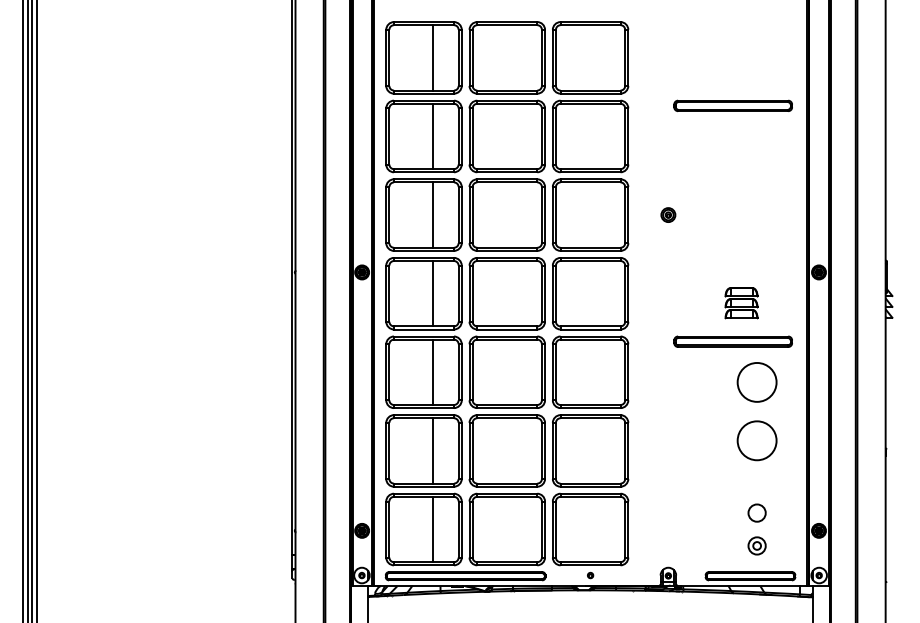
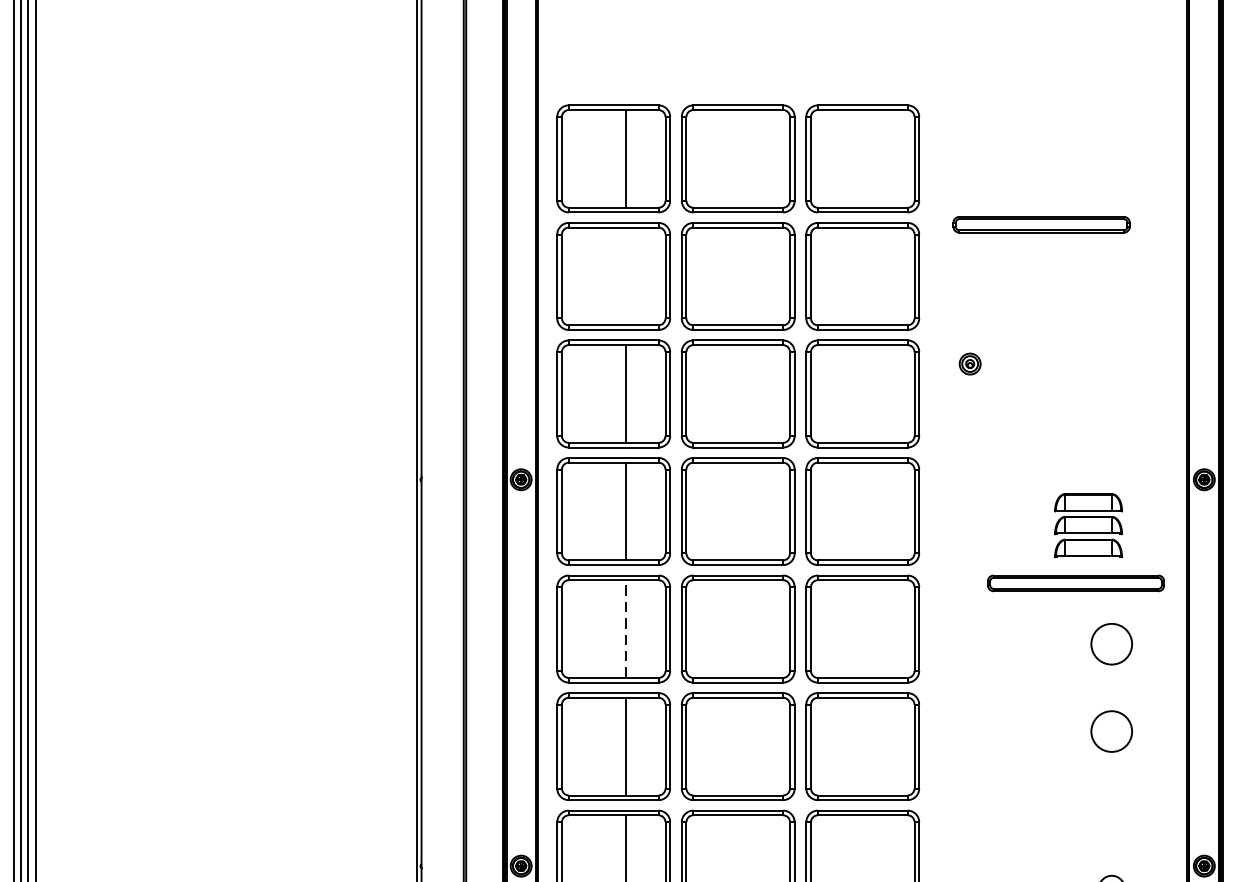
part: (732, 105) -> (1040, 224), moved
line: (432, 136) -> (626, 276), removed
part: (668, 214) -> (970, 363), moved
part: (741, 303) -> (1088, 526), size x1.4
line: (432, 372) -> (626, 629), solid -> dashed
circle: (756, 382) -> (1110, 644), size x0.7
circle: (756, 440) -> (1110, 731), size x0.7
circle: (756, 512) -> (1110, 838), removed

